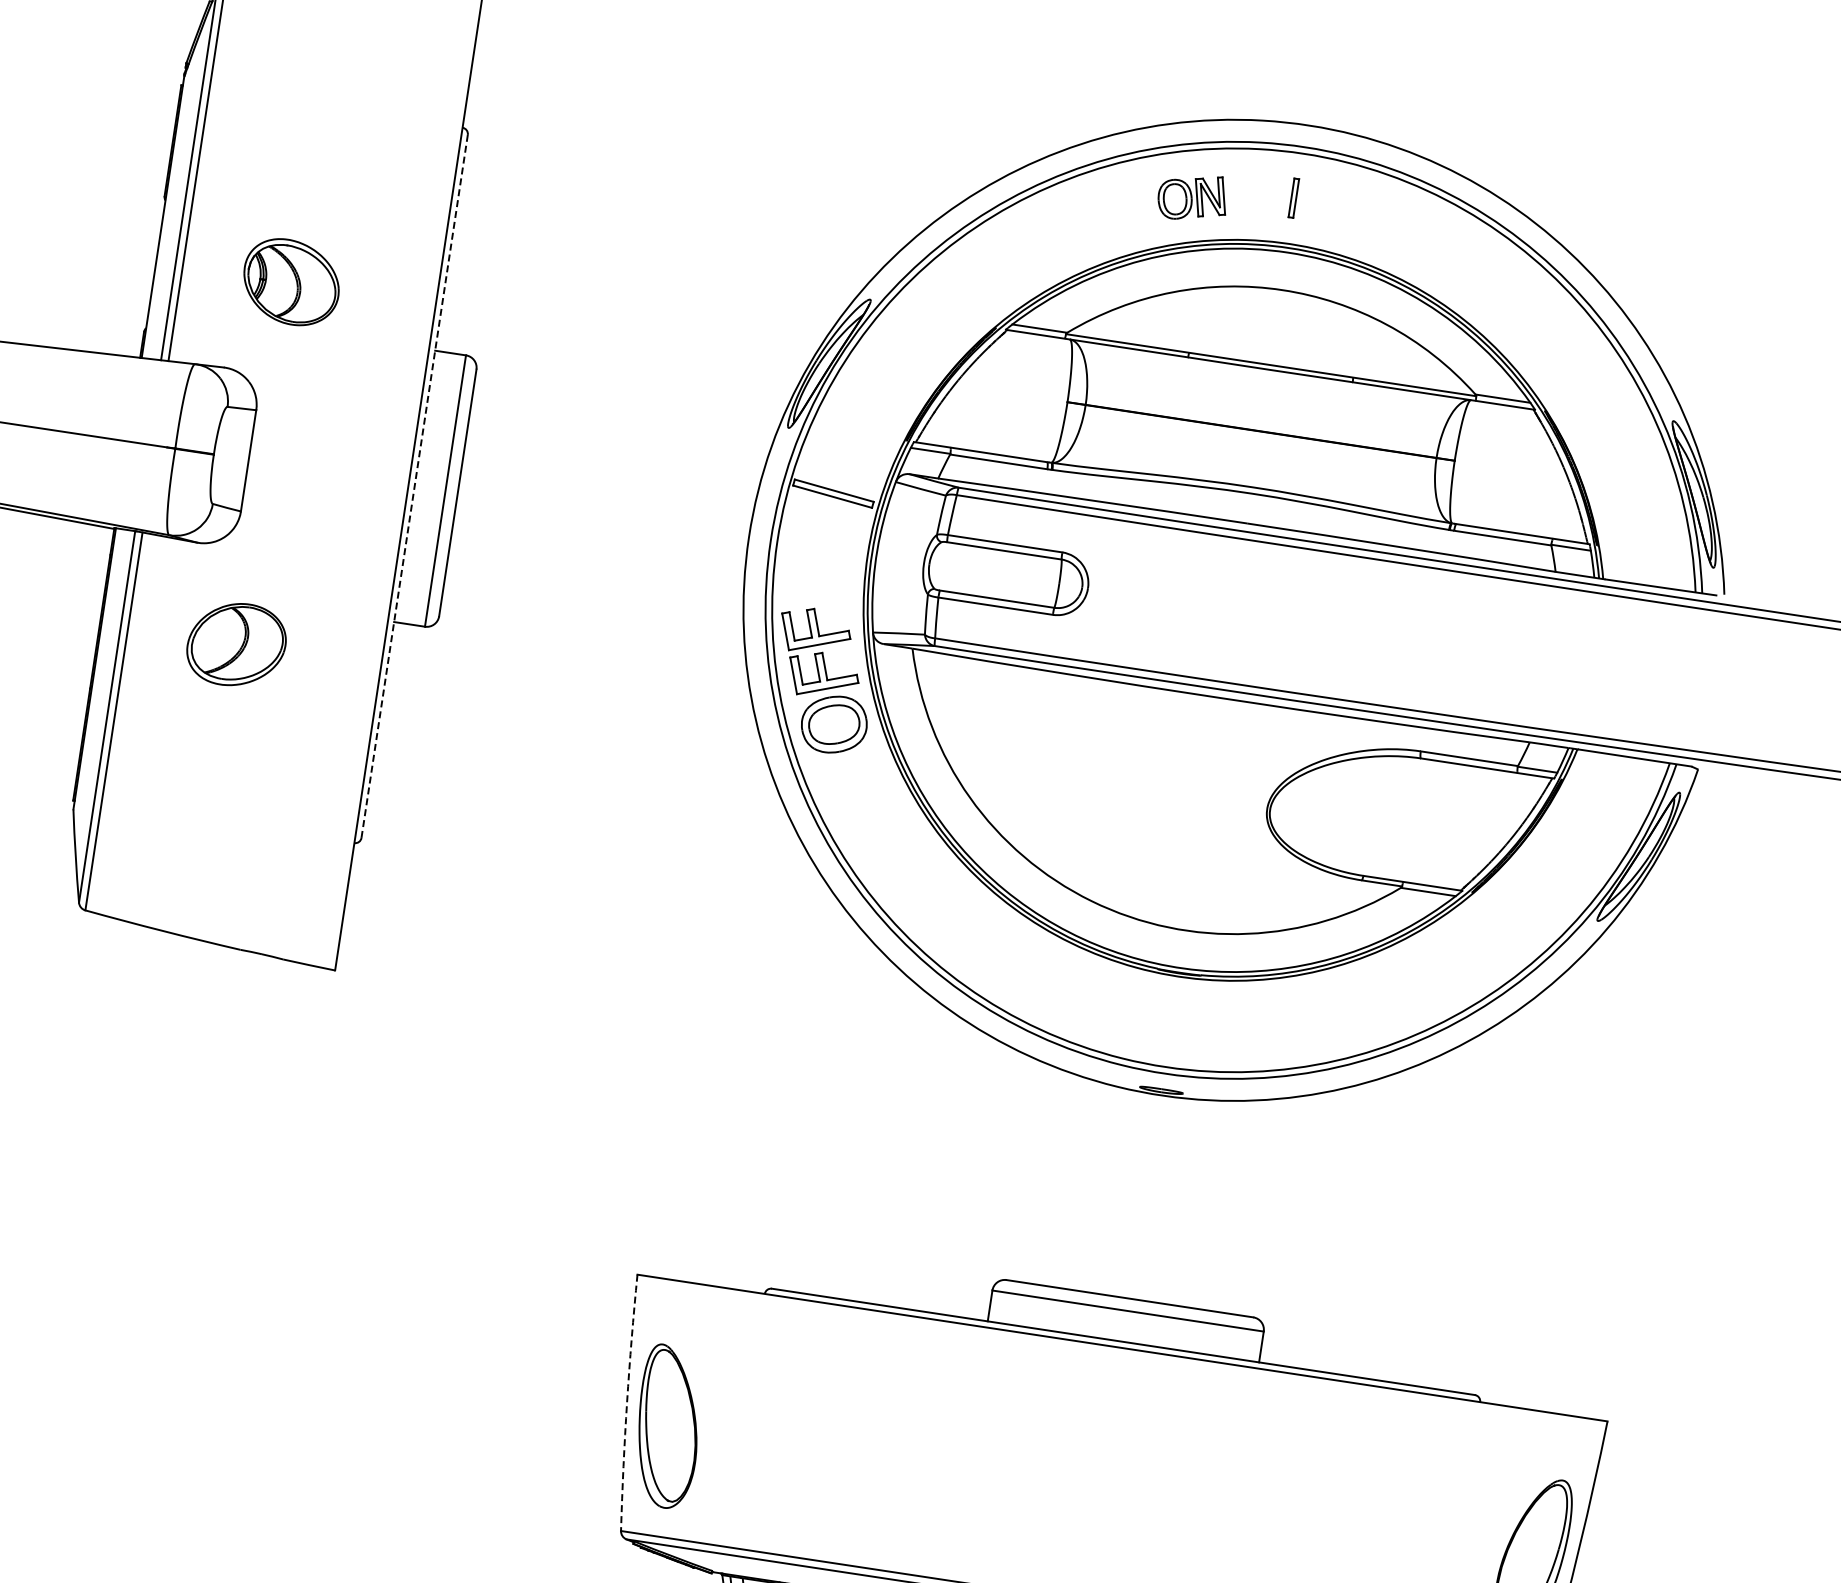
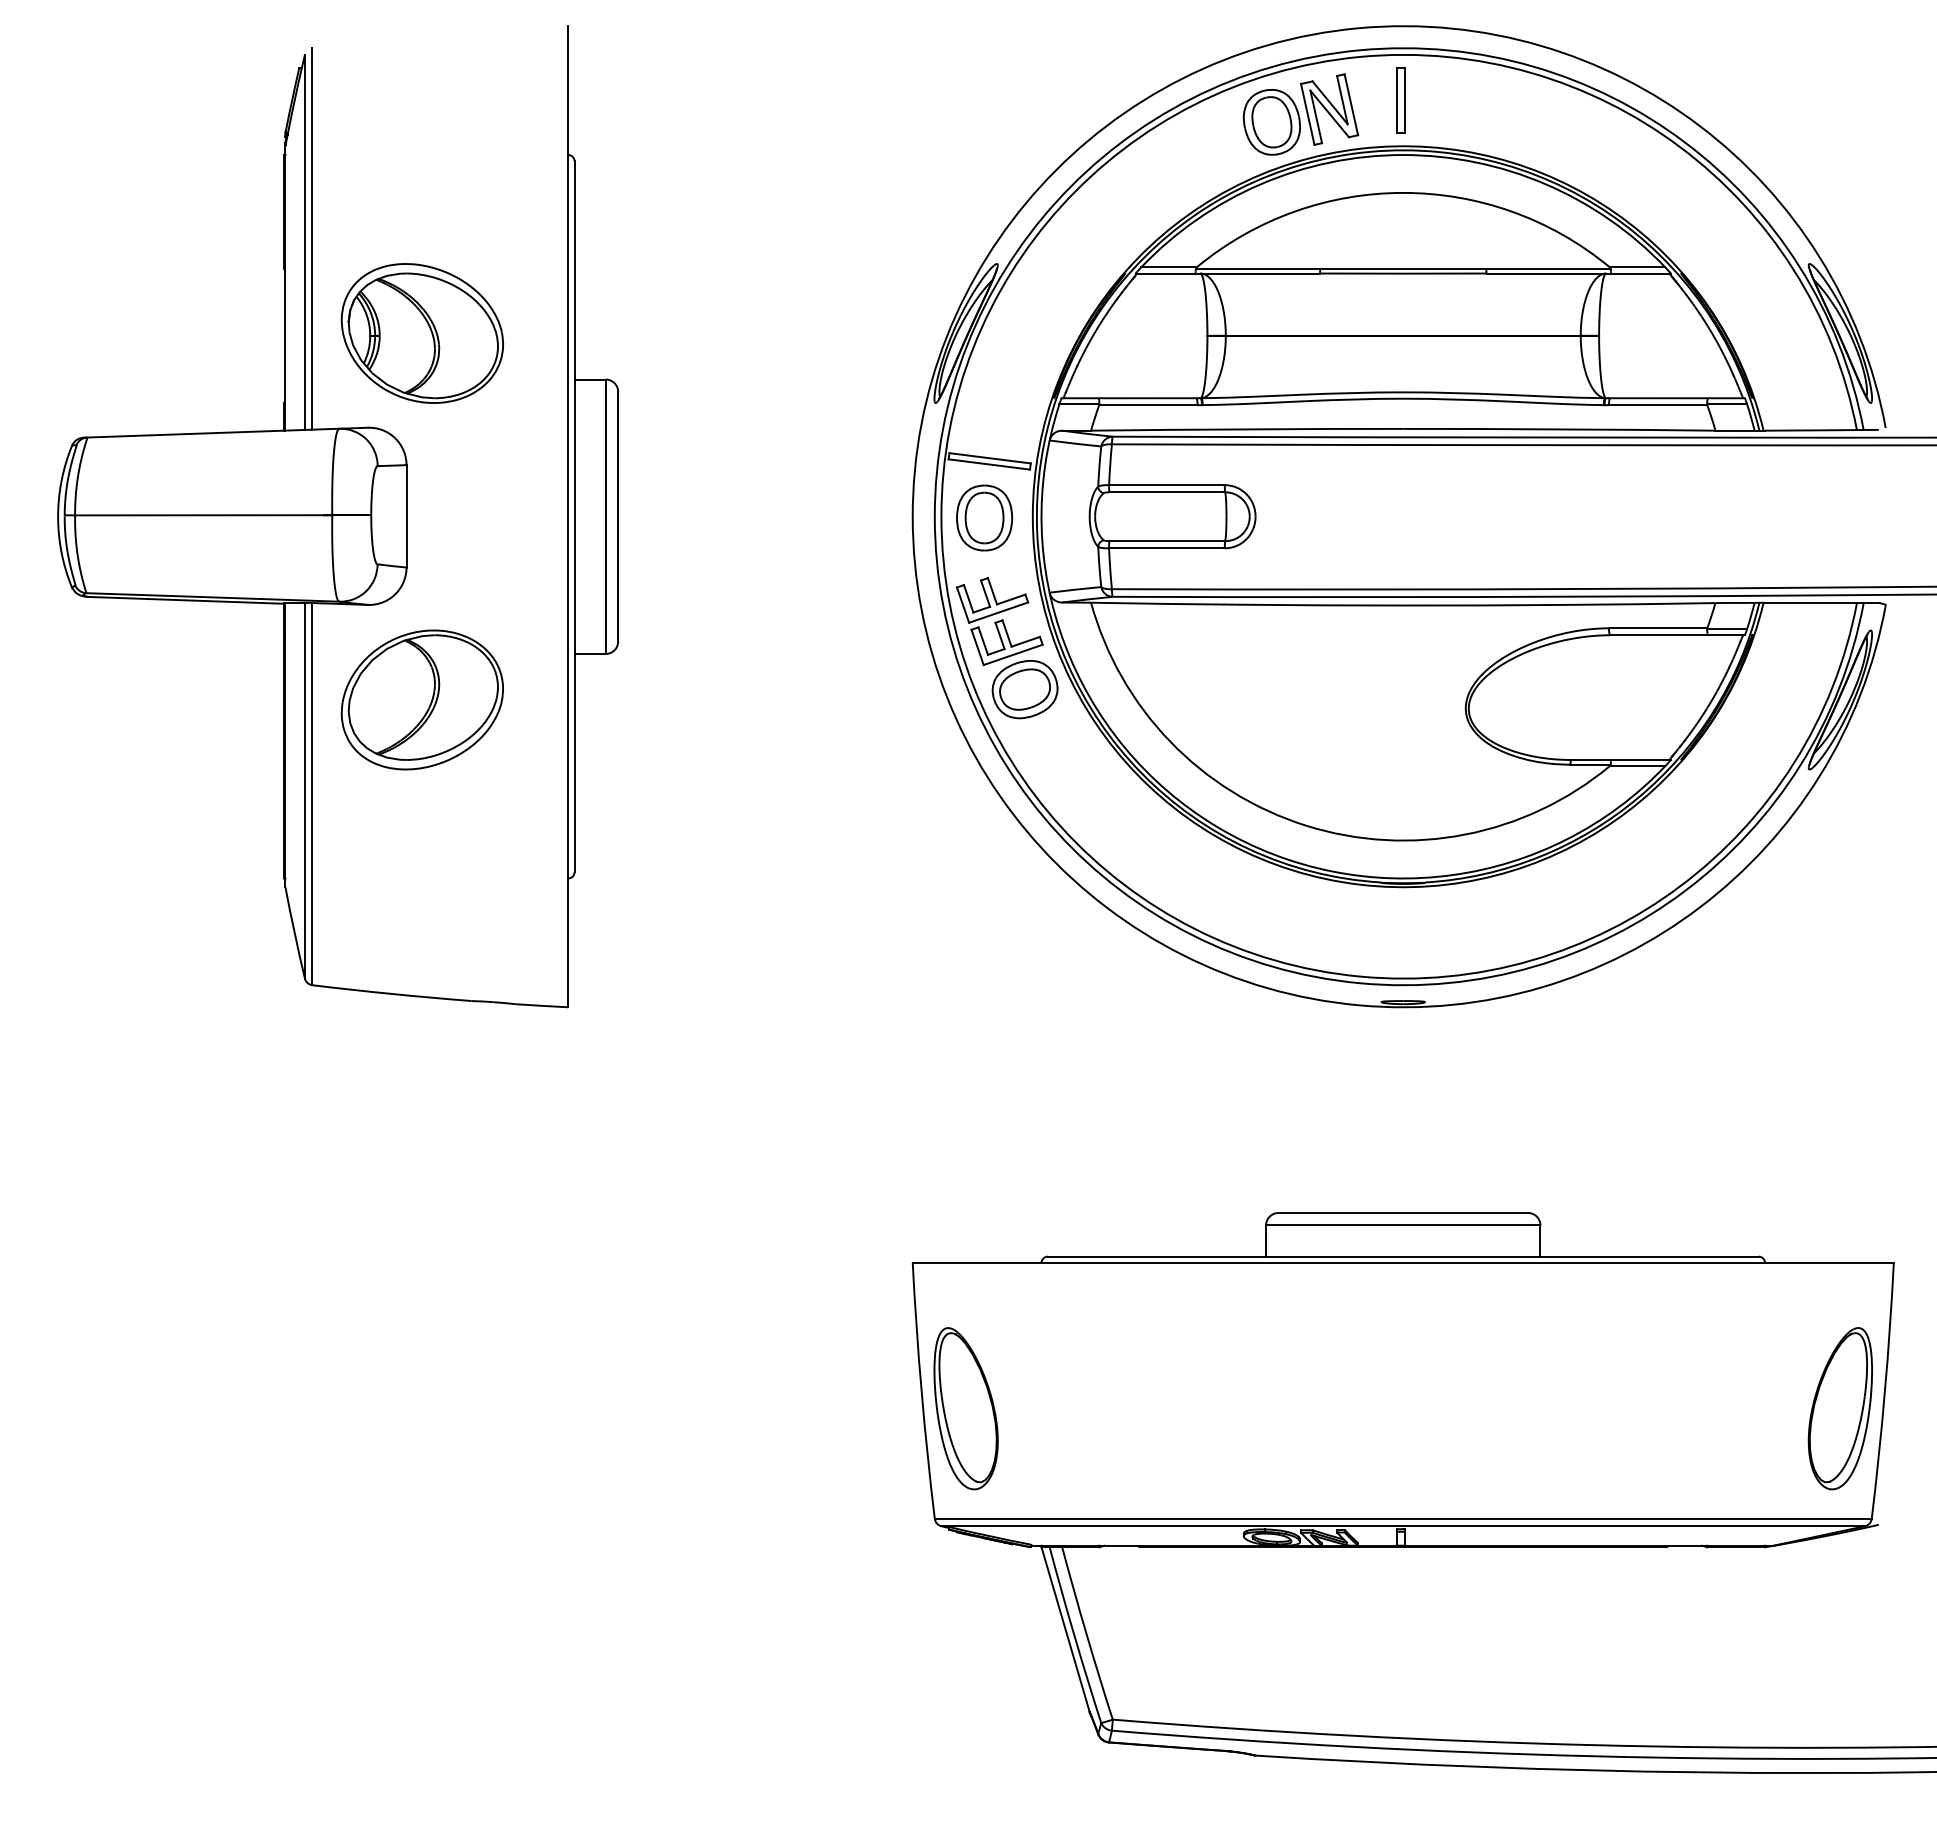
part: (1192, 197) -> (1300, 114), size x1.67
part: (1293, 198) -> (1400, 100), size x1.67
part: (290, 282) -> (421, 333), size x1.67
line: (414, 487) -> (574, 517), dashed -> solid
part: (819, 548) -> (984, 517), added
part: (236, 644) -> (421, 699), size x1.67
arc: (626, 1403) -> (921, 1391), dashed -> solid

